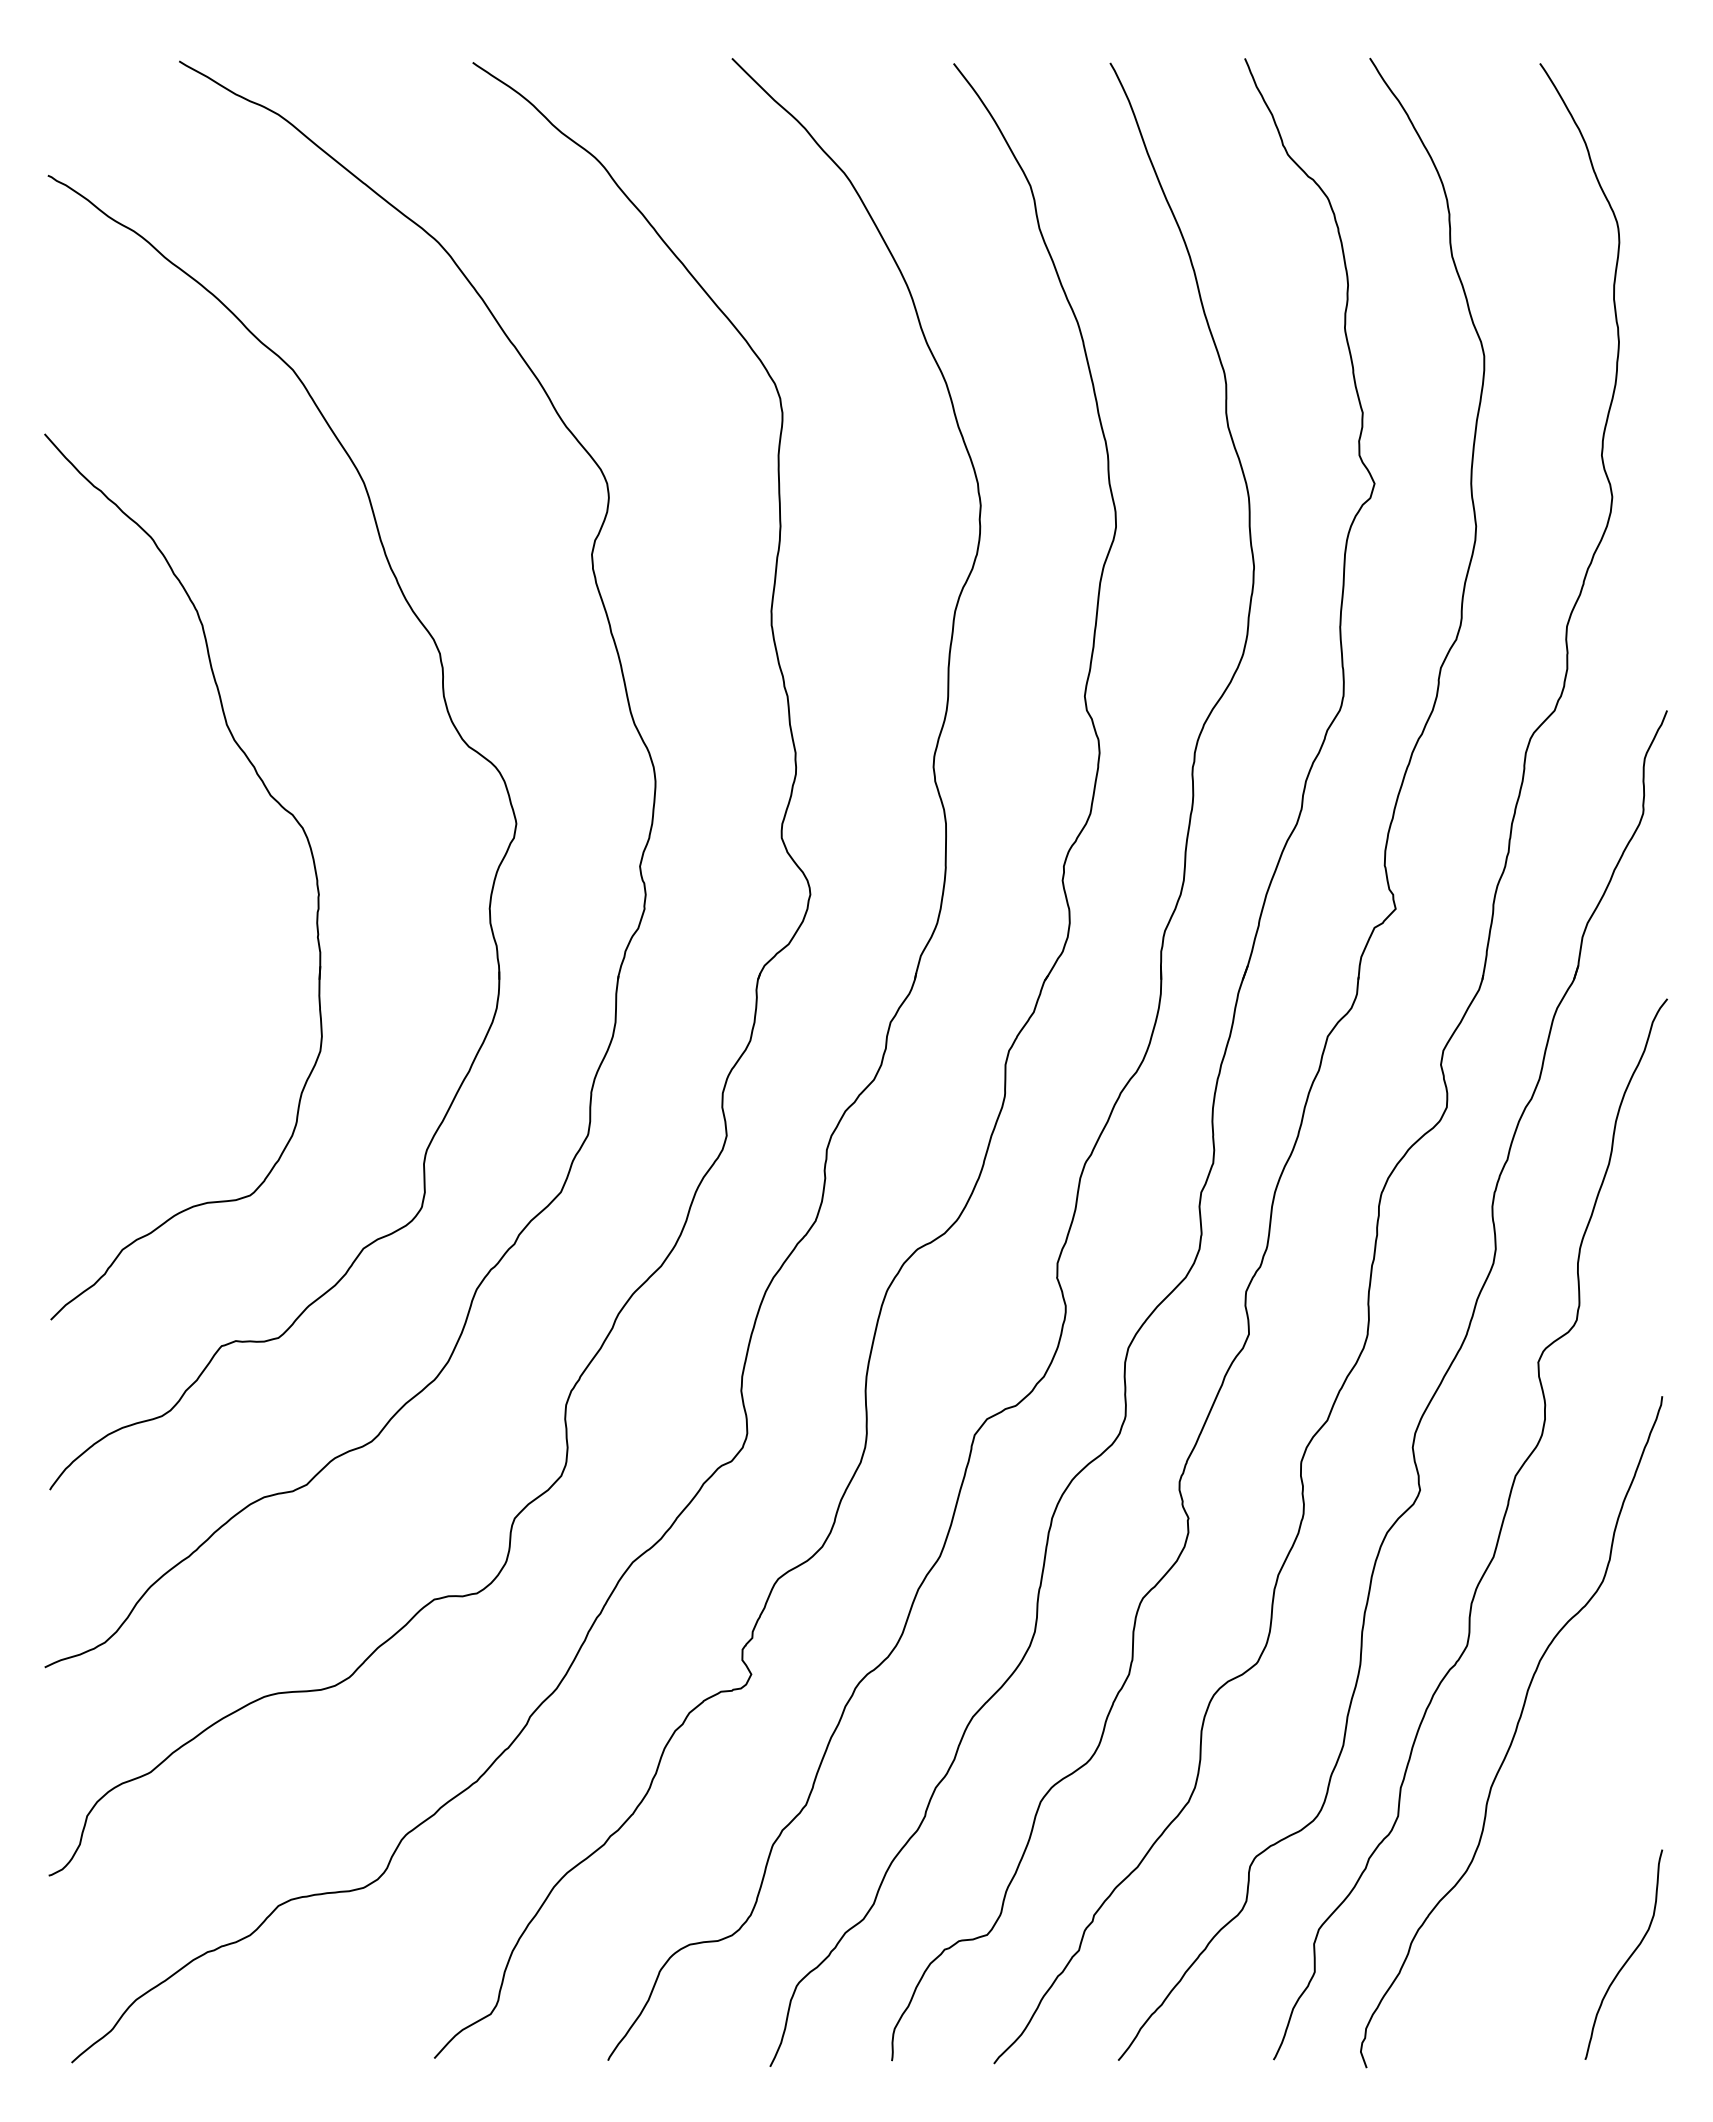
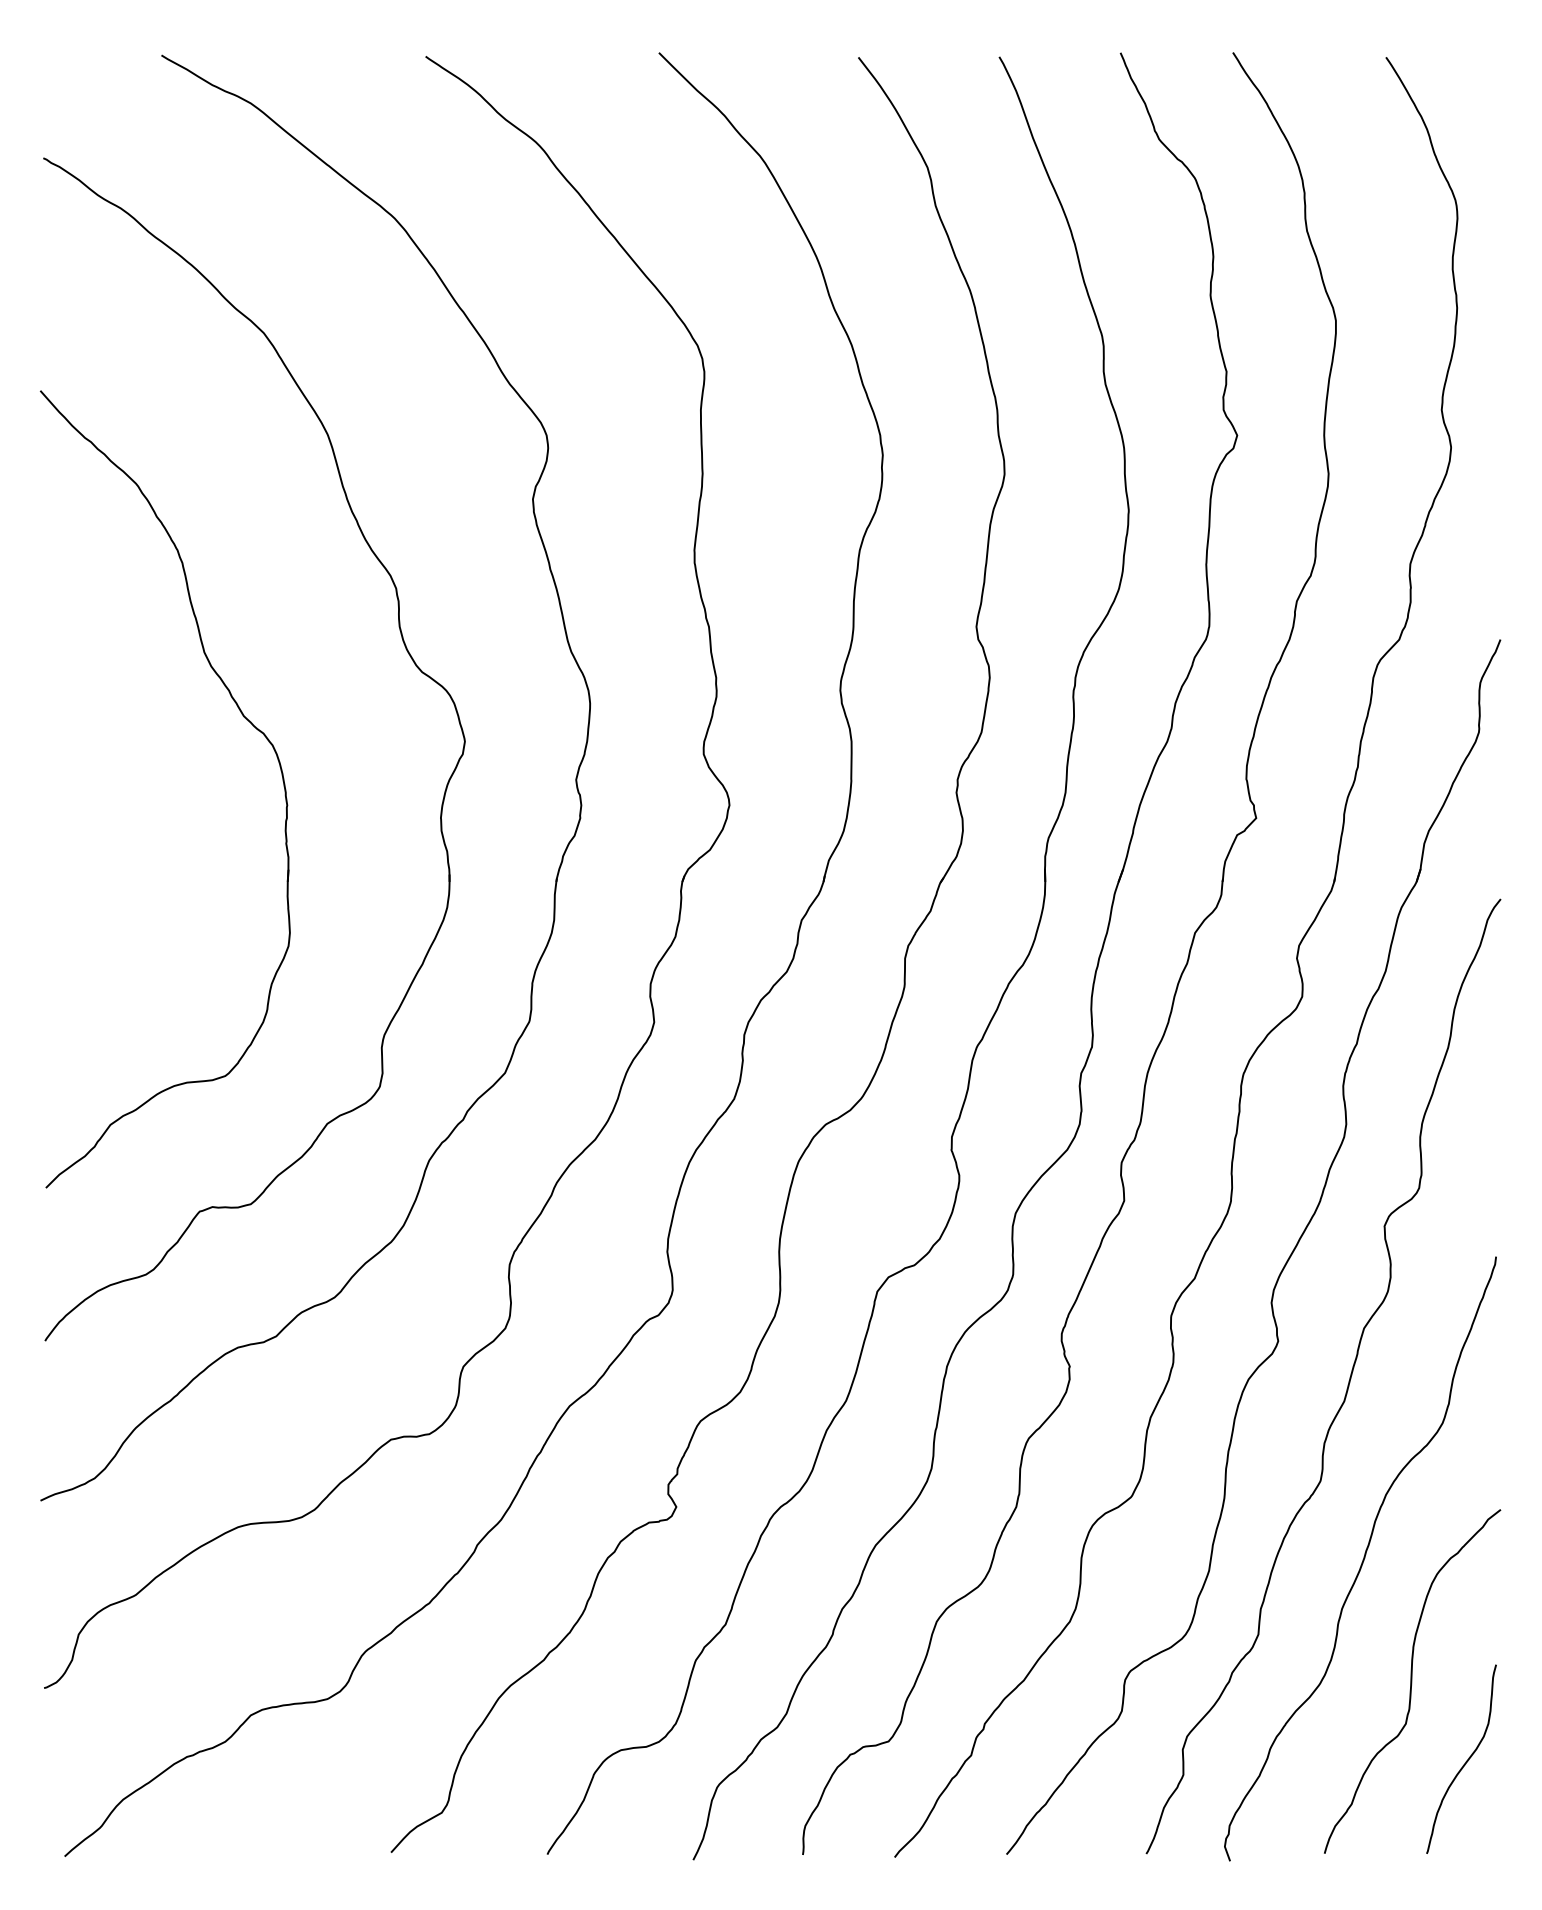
curve: (1568, 1868) -> (1411, 1681), added

